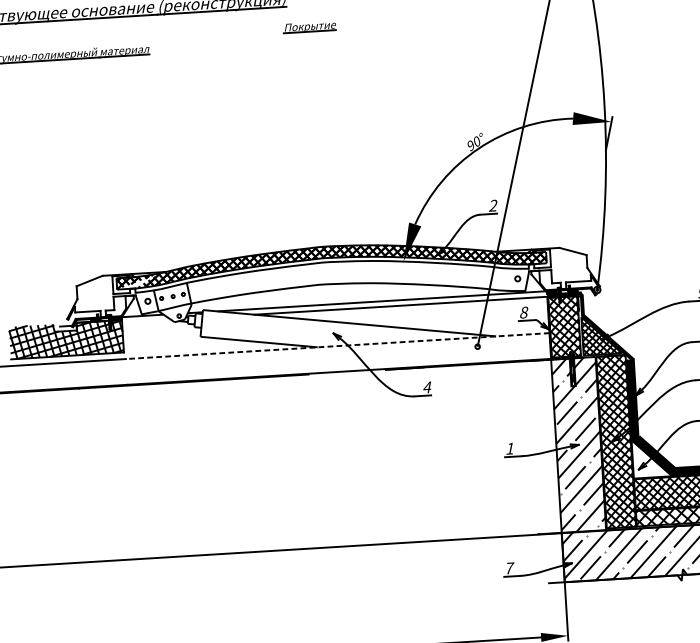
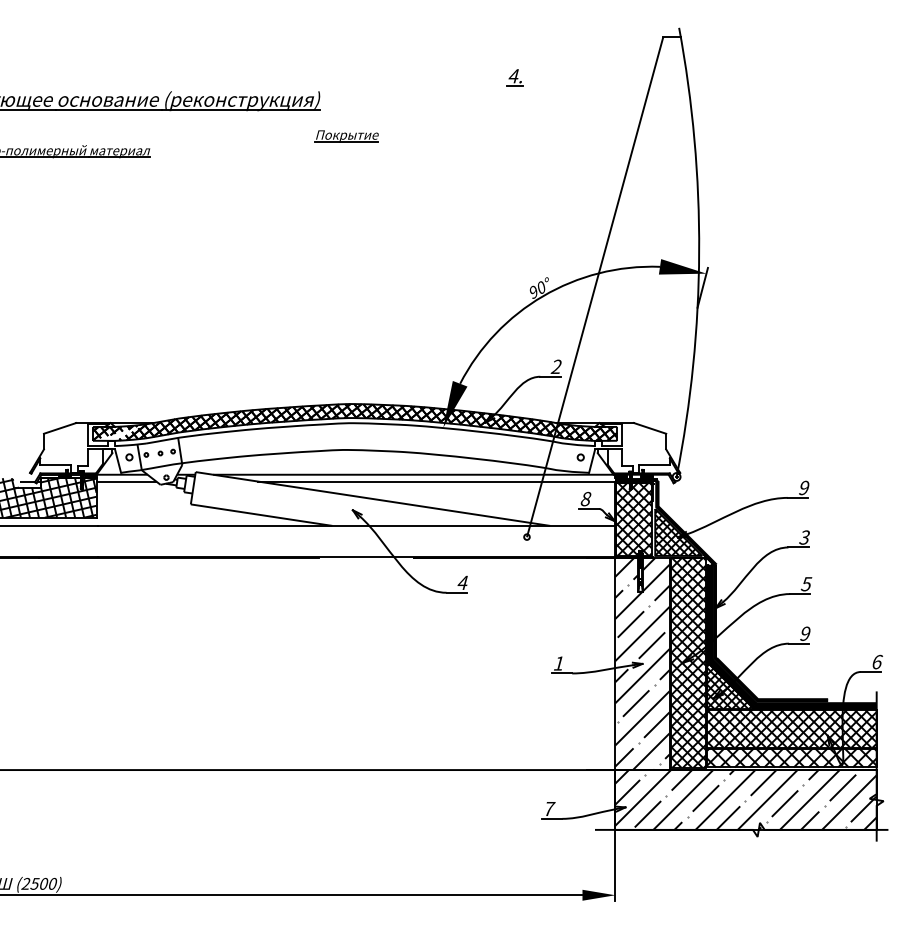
line: (146, 321) -> (126, 481), added
line: (337, 345) -> (356, 525), dashed -> solid
hatch: (651, 459) -> (729, 686), added

